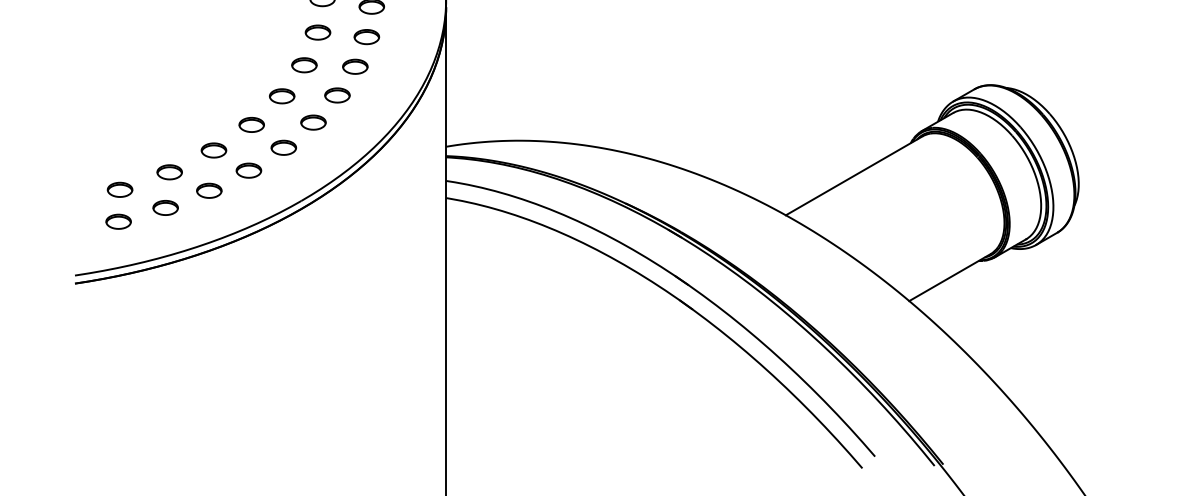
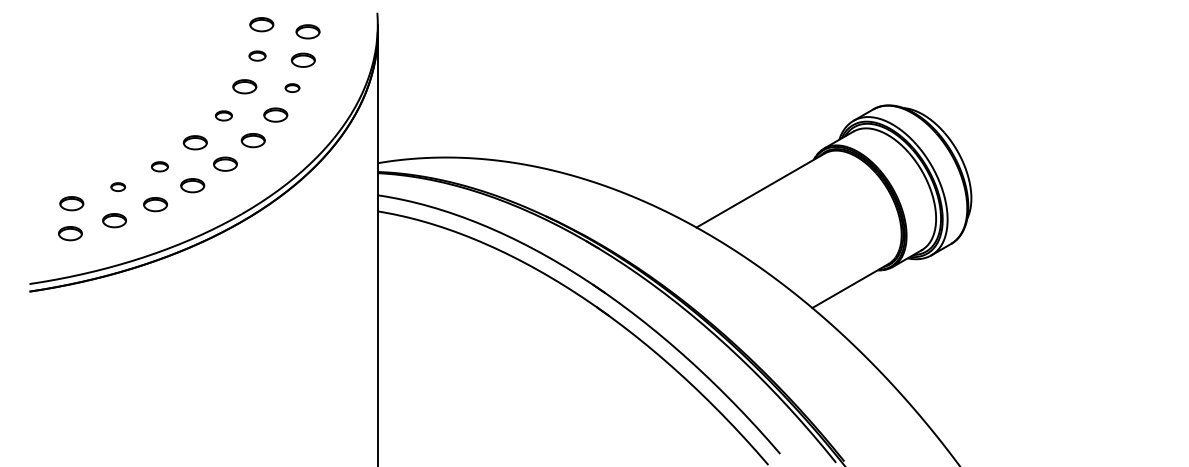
part: (317, 31) -> (257, 55), size x0.7
part: (355, 66) -> (292, 87), size x0.6
part: (281, 95) -> (223, 115), size x0.7
part: (213, 150) -> (159, 166), size x0.7
part: (168, 171) -> (117, 186), size x0.6

